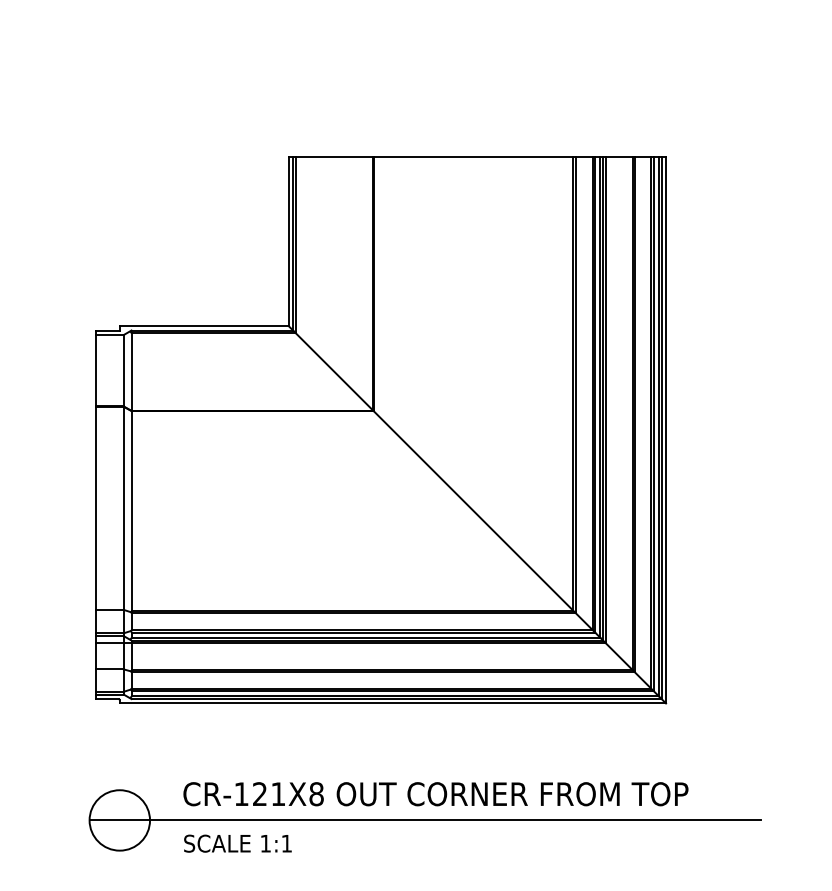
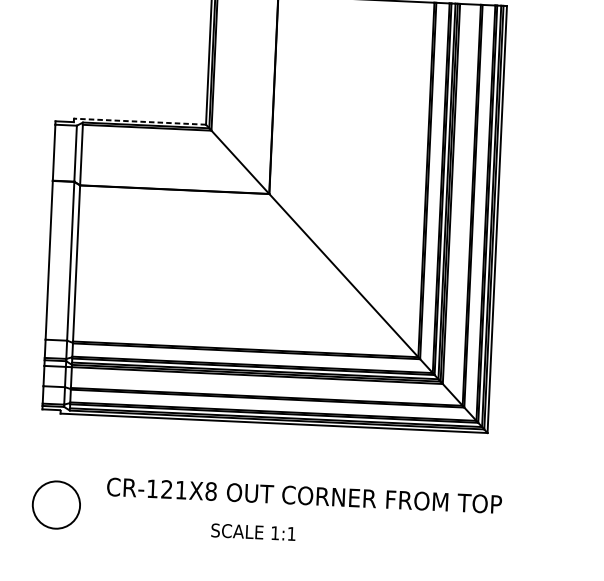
line: (203, 326) -> (139, 121), solid -> dashed
line: (424, 820) -> (294, 515), removed
text: (237, 843) -> (253, 532), moved

